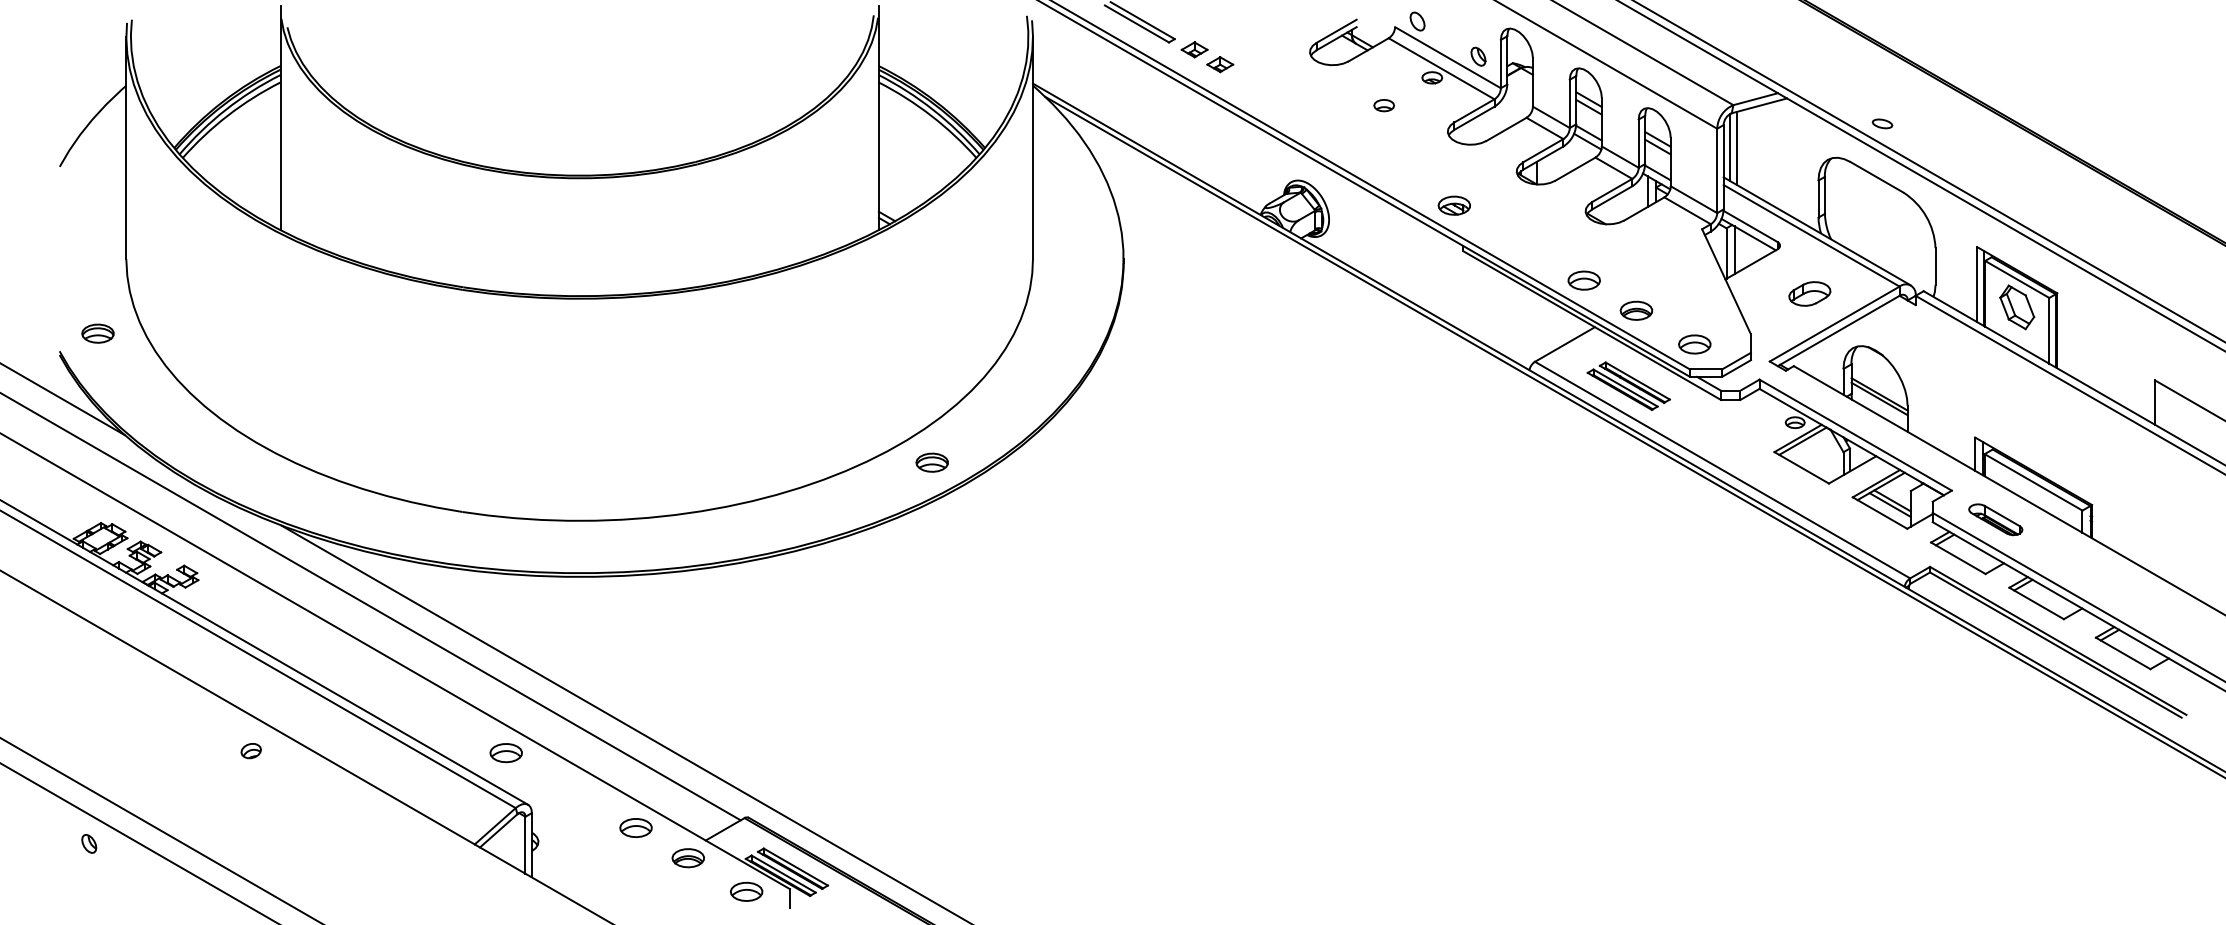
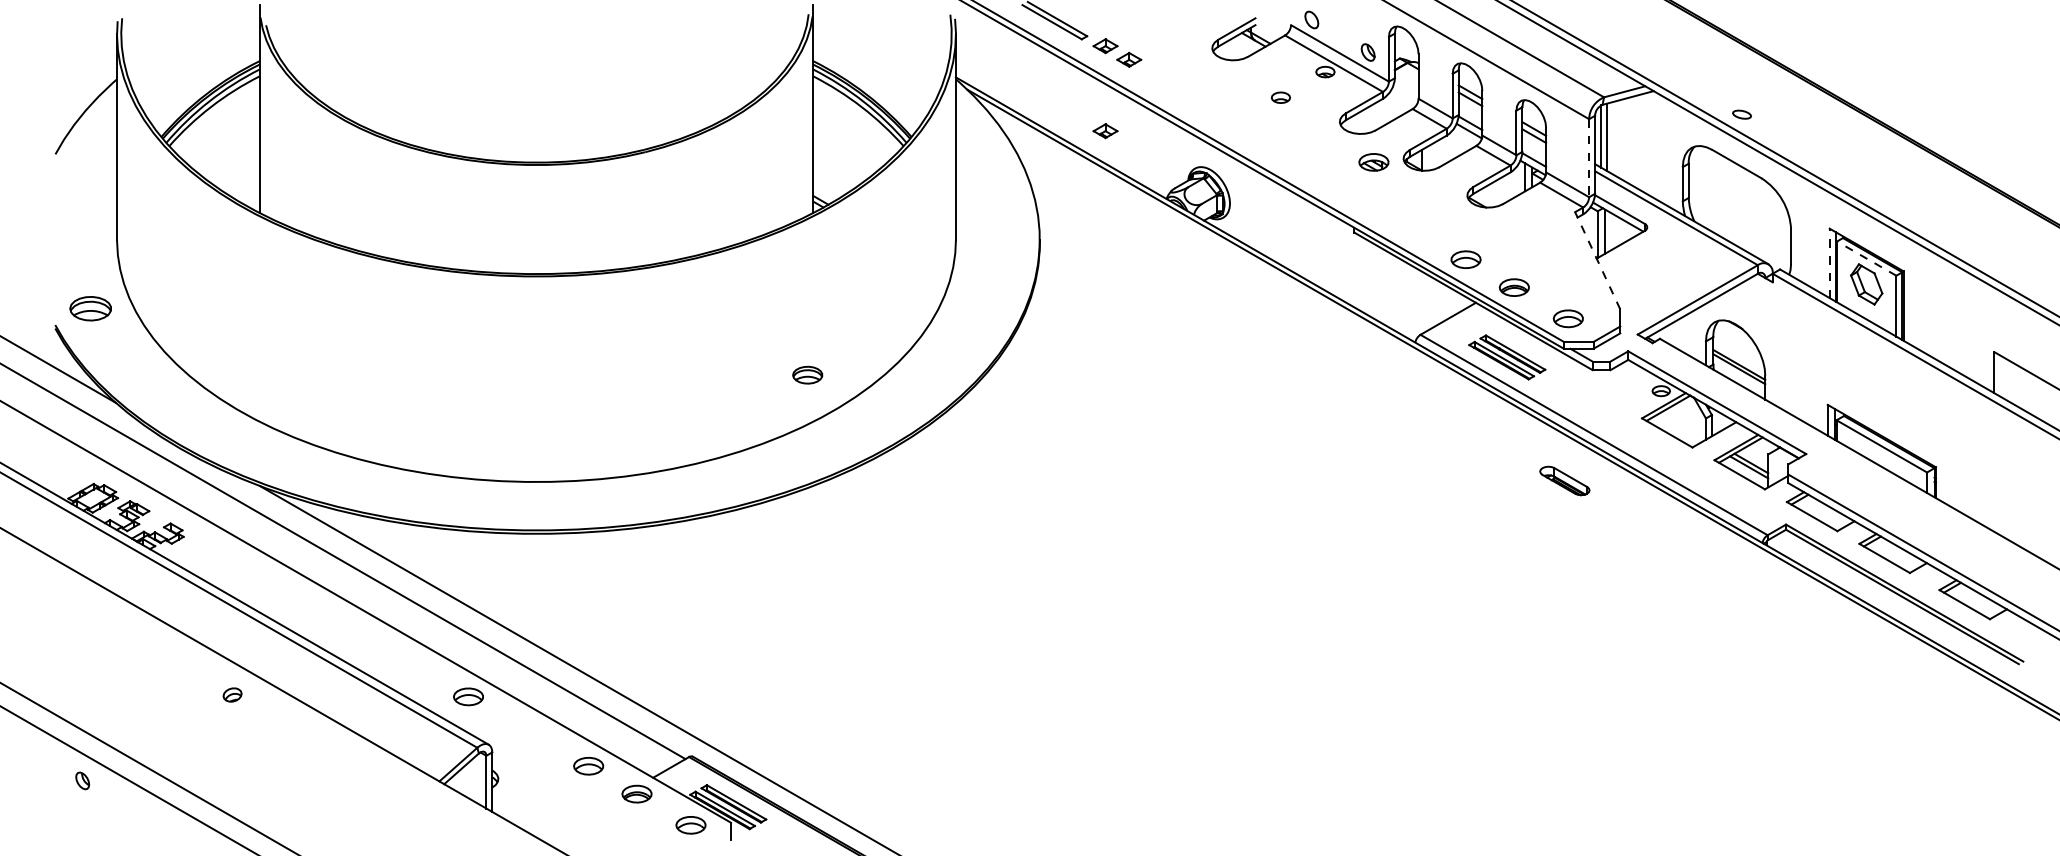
part: (1194, 142) -> (1105, 131), added
line: (1717, 171) -> (1589, 158), solid -> dashed
part: (1453, 205) -> (1373, 162), moved
line: (2017, 279) -> (1866, 258), solid -> dashed
line: (1726, 281) -> (1597, 260), solid -> dashed
line: (1977, 284) -> (1829, 263), solid -> dashed
part: (1809, 293) -> (1674, 271), removed
part: (97, 333) -> (90, 308), size x1.4
part: (931, 461) -> (807, 374), moved
part: (1995, 519) -> (1564, 480), moved

